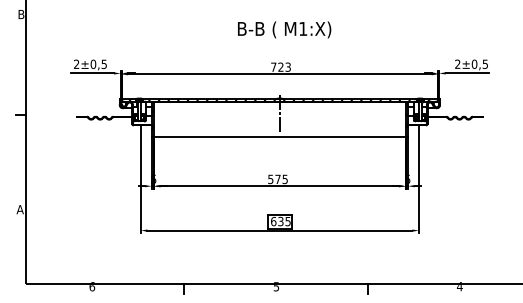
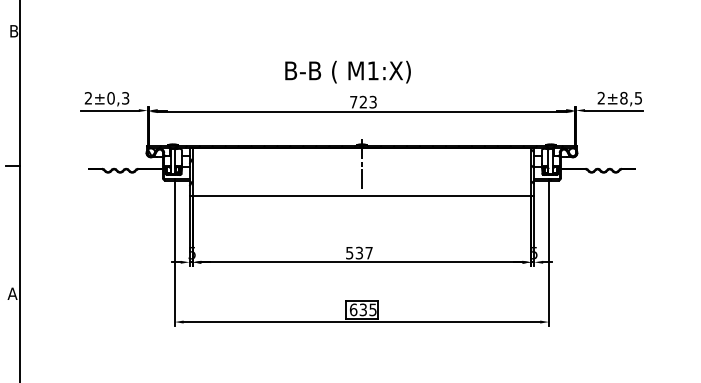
text: (284, 29) -> (347, 71), moved
text: (103, 63) -> (124, 97), ±0,5 -> ±0,3
text: (474, 63) -> (623, 97), ±0,5 -> ±8,5
text: (281, 179) -> (364, 253), 575 -> 537

